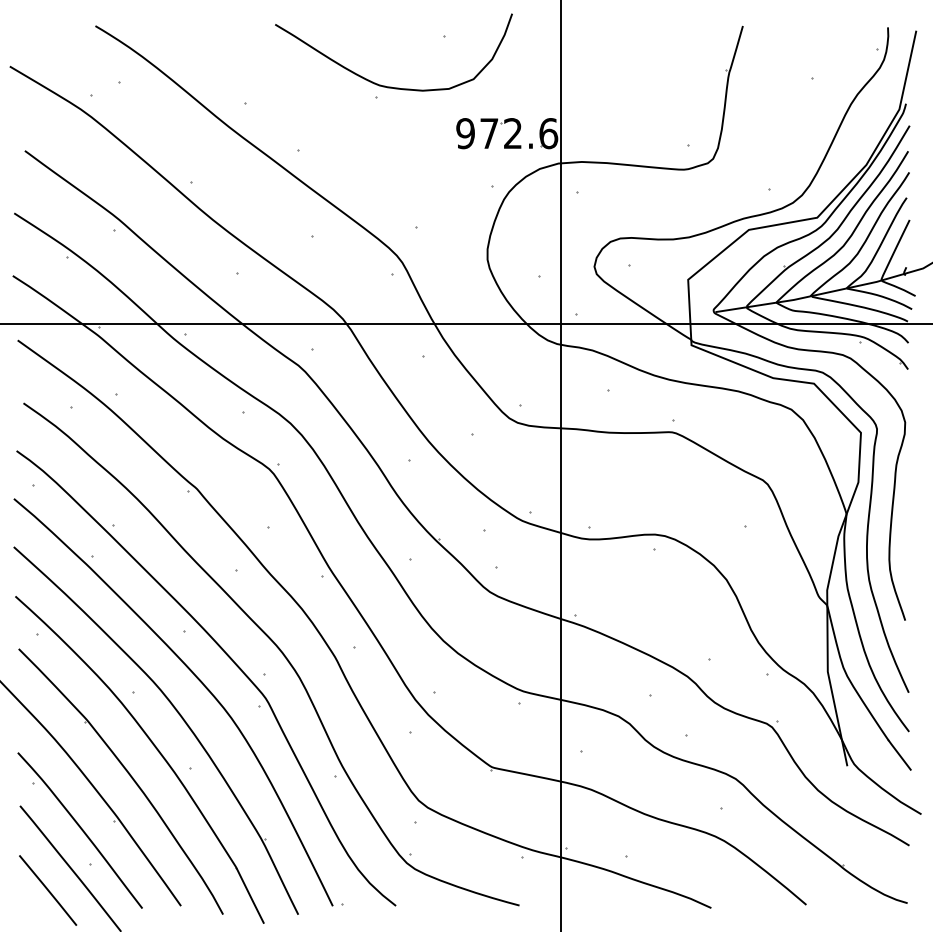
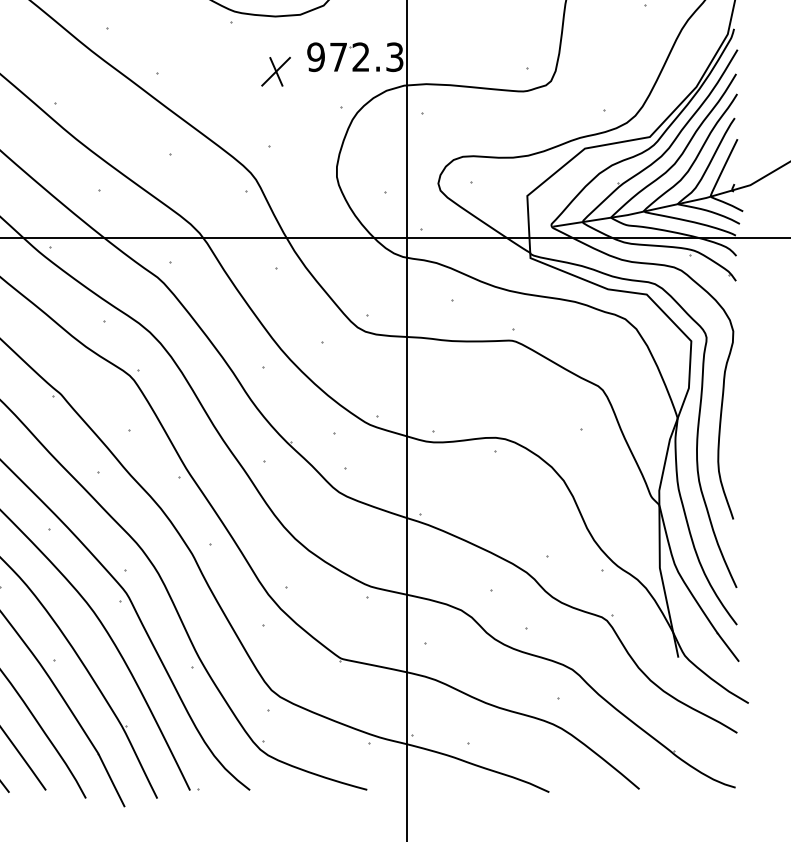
text: (548, 133) -> (394, 57), 972.6 -> 972.3
part: (423, 148) -> (276, 71), added

